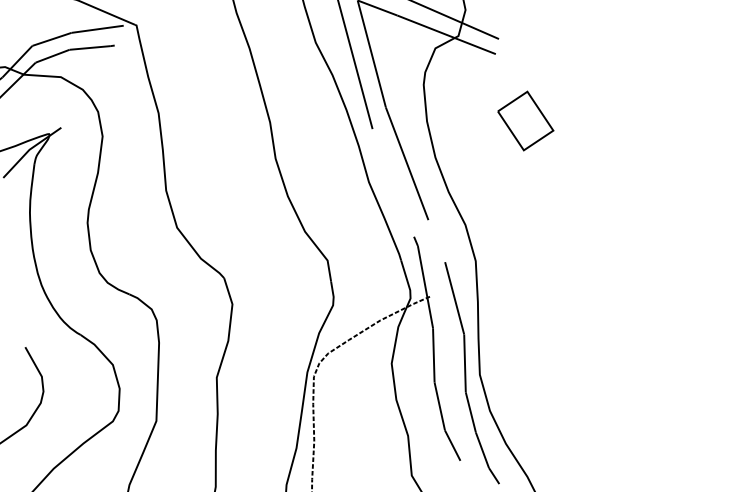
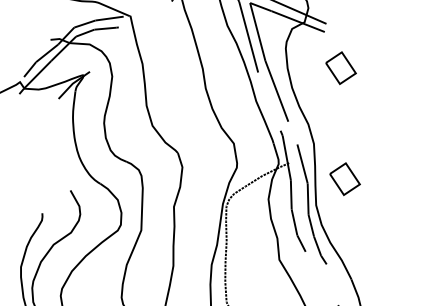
part: (532, 326) -> (344, 179), added

